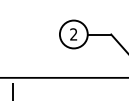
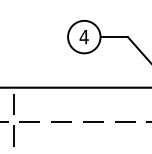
text: (73, 33) -> (83, 36), 2 -> 4

